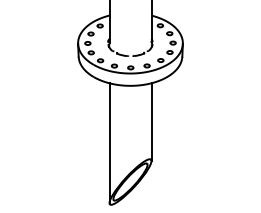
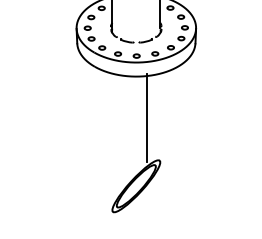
line: (151, 122) -> (146, 118), moved
line: (109, 143) -> (112, 142), removed

